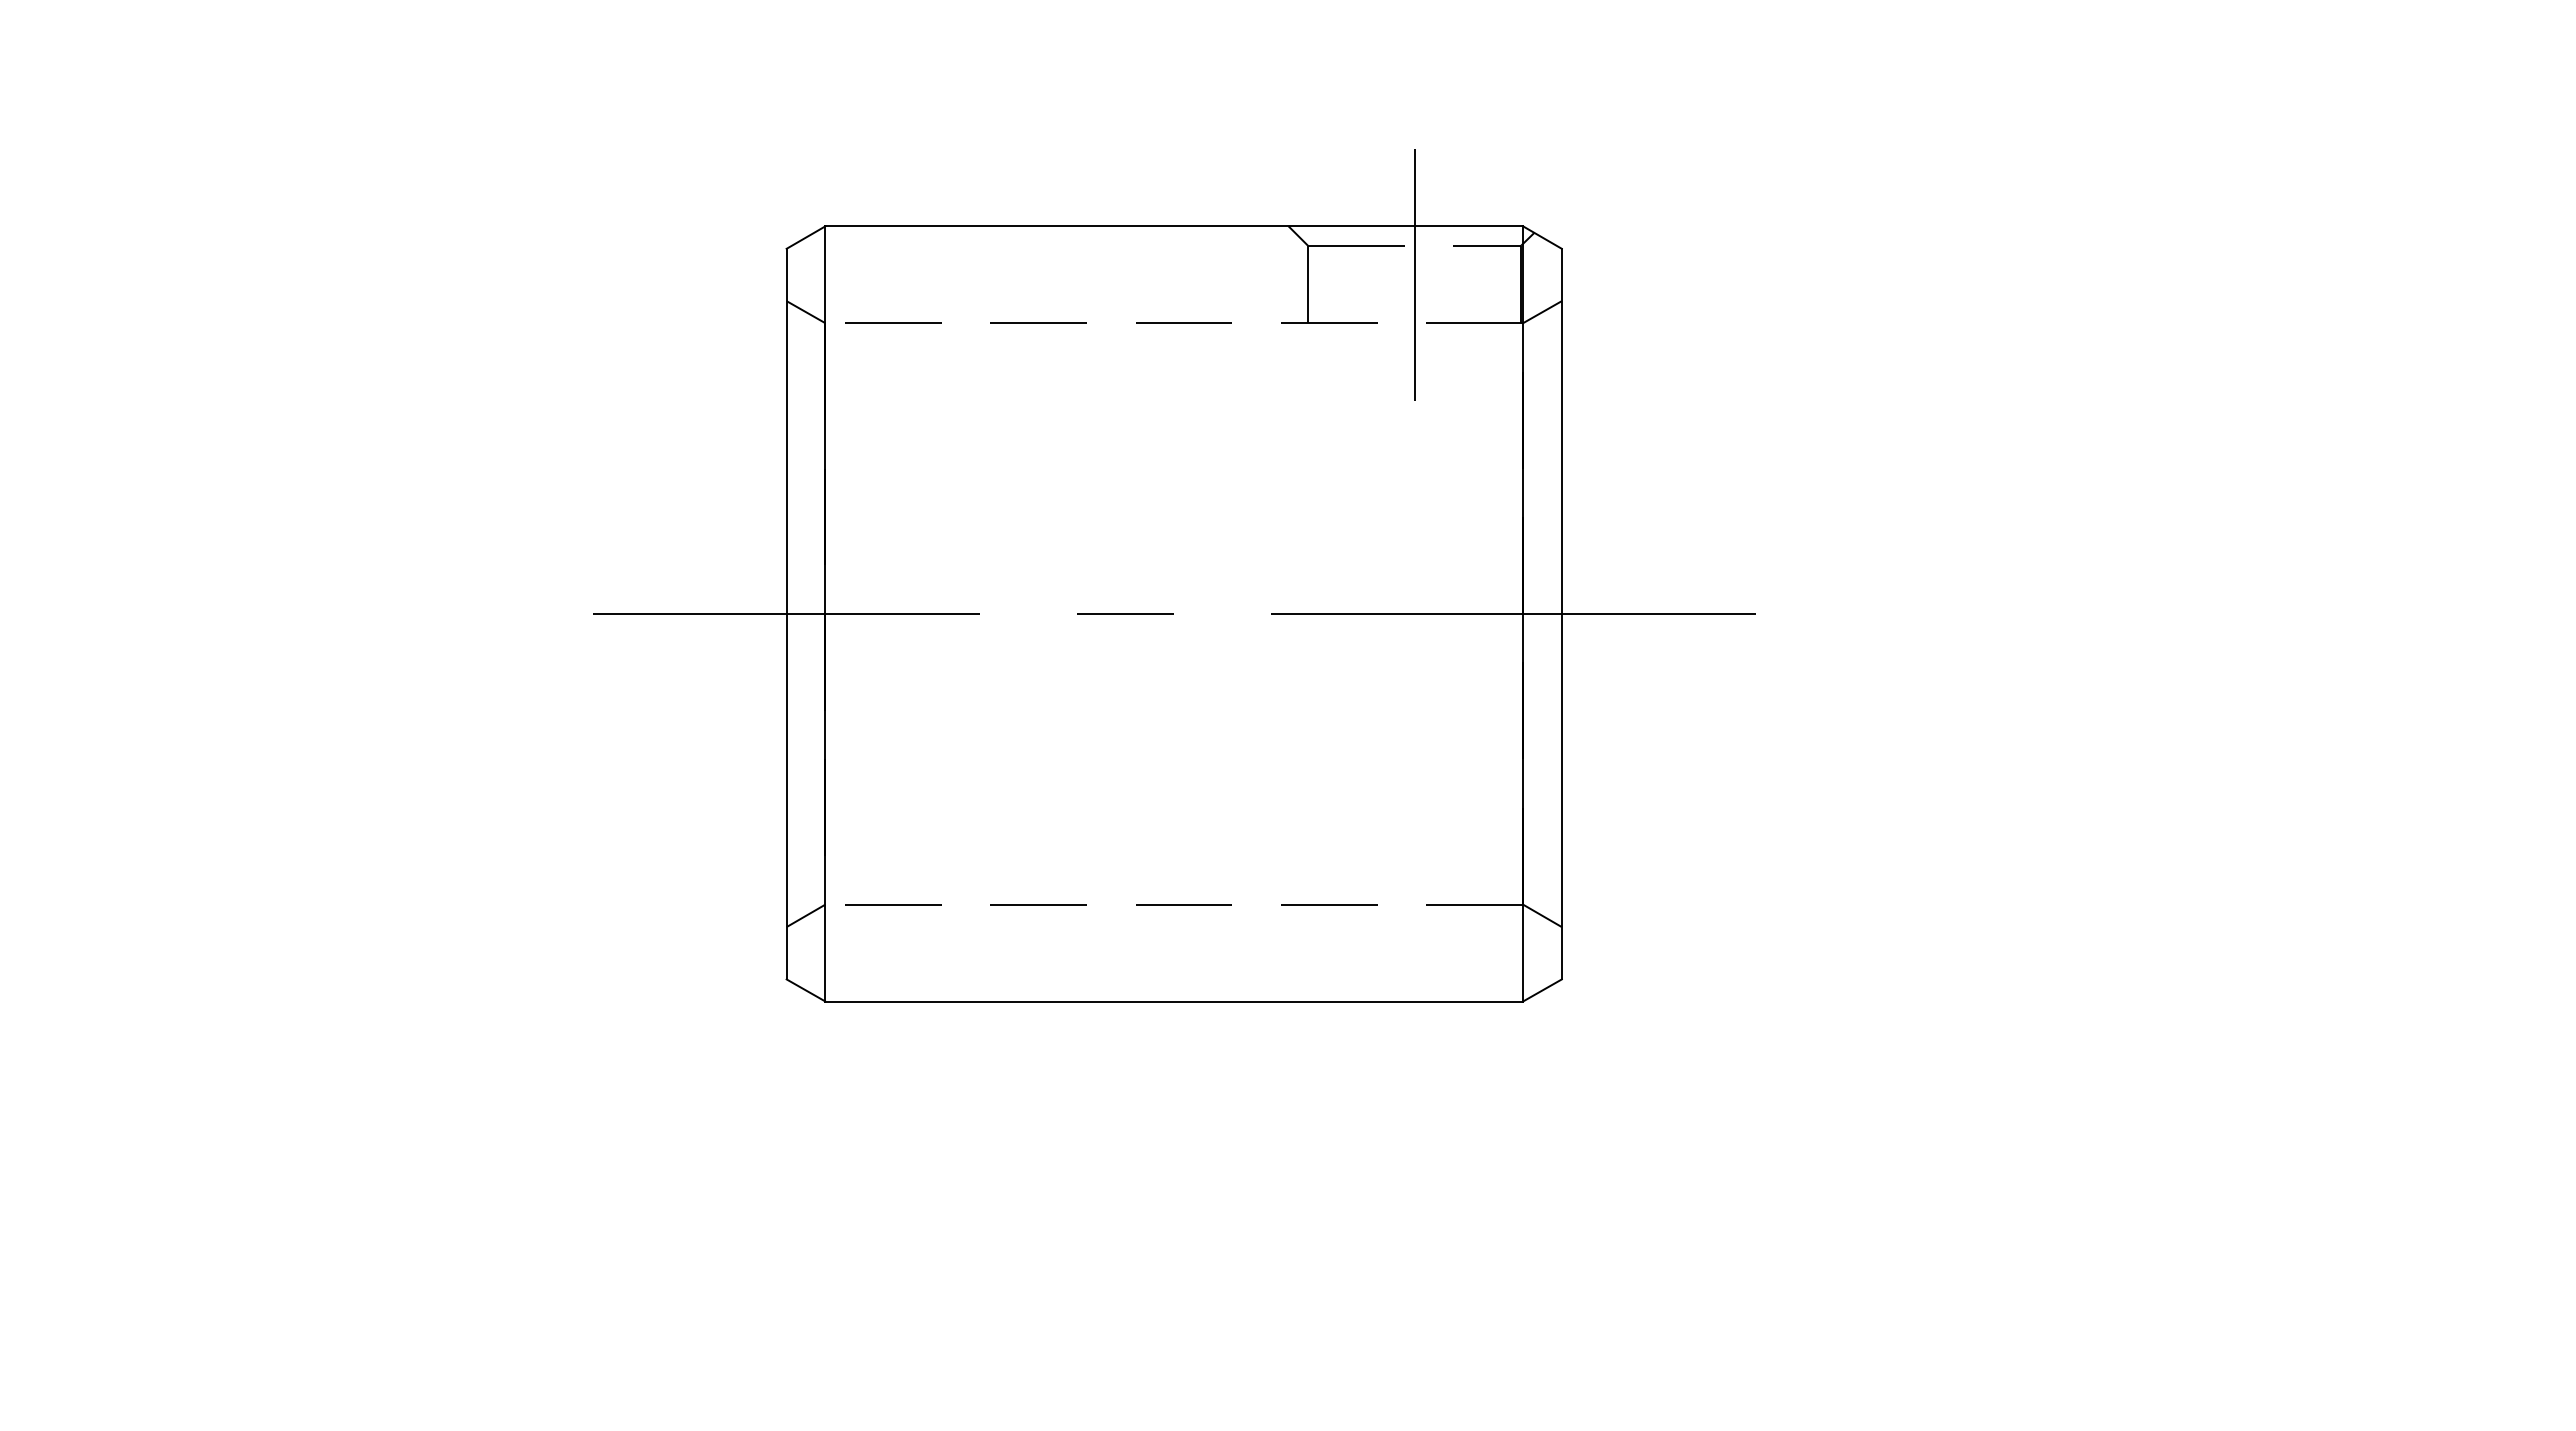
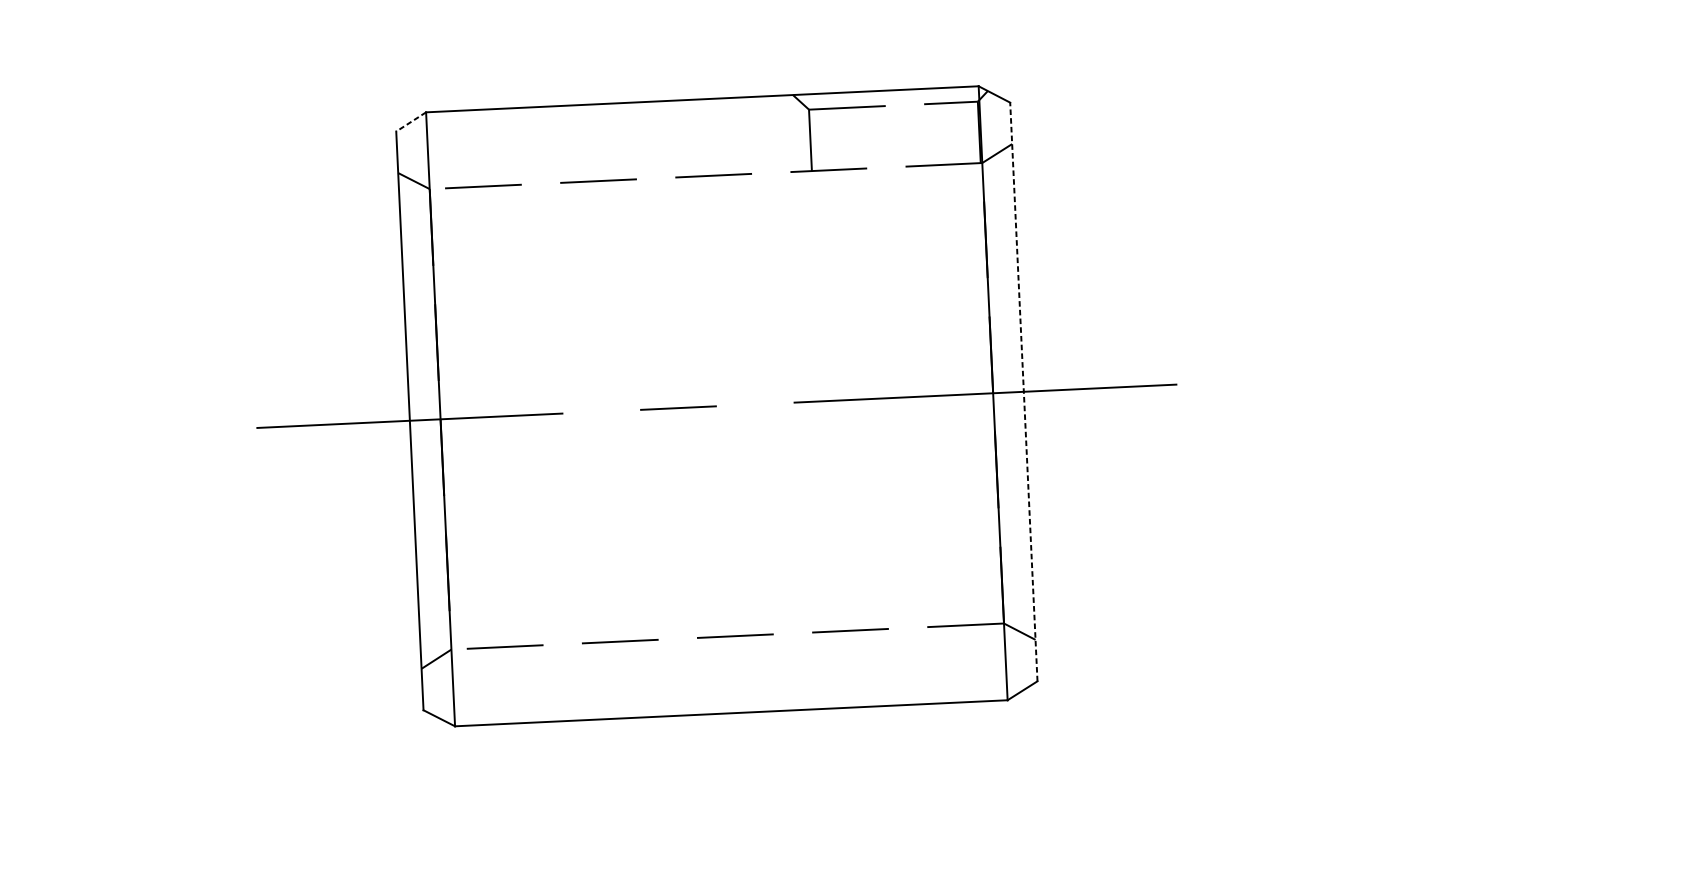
line: (805, 237) -> (410, 121), solid -> dashed
line: (1414, 274) -> (894, 128), removed
line: (1561, 613) -> (1023, 391), solid -> dashed

